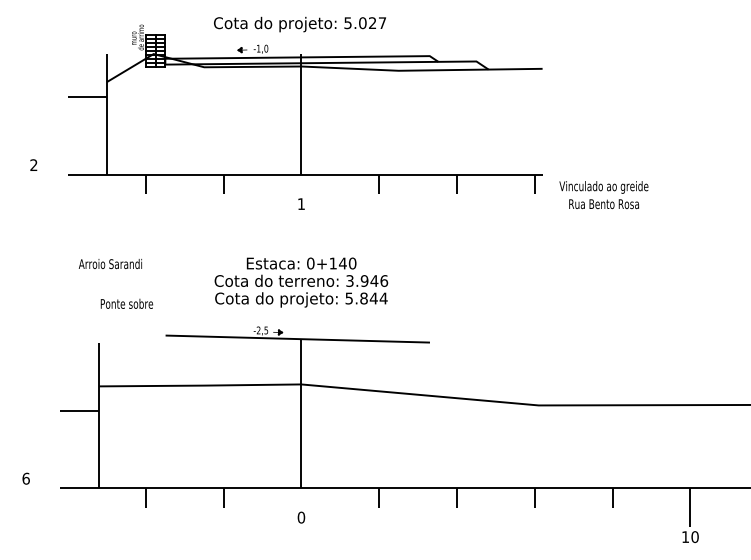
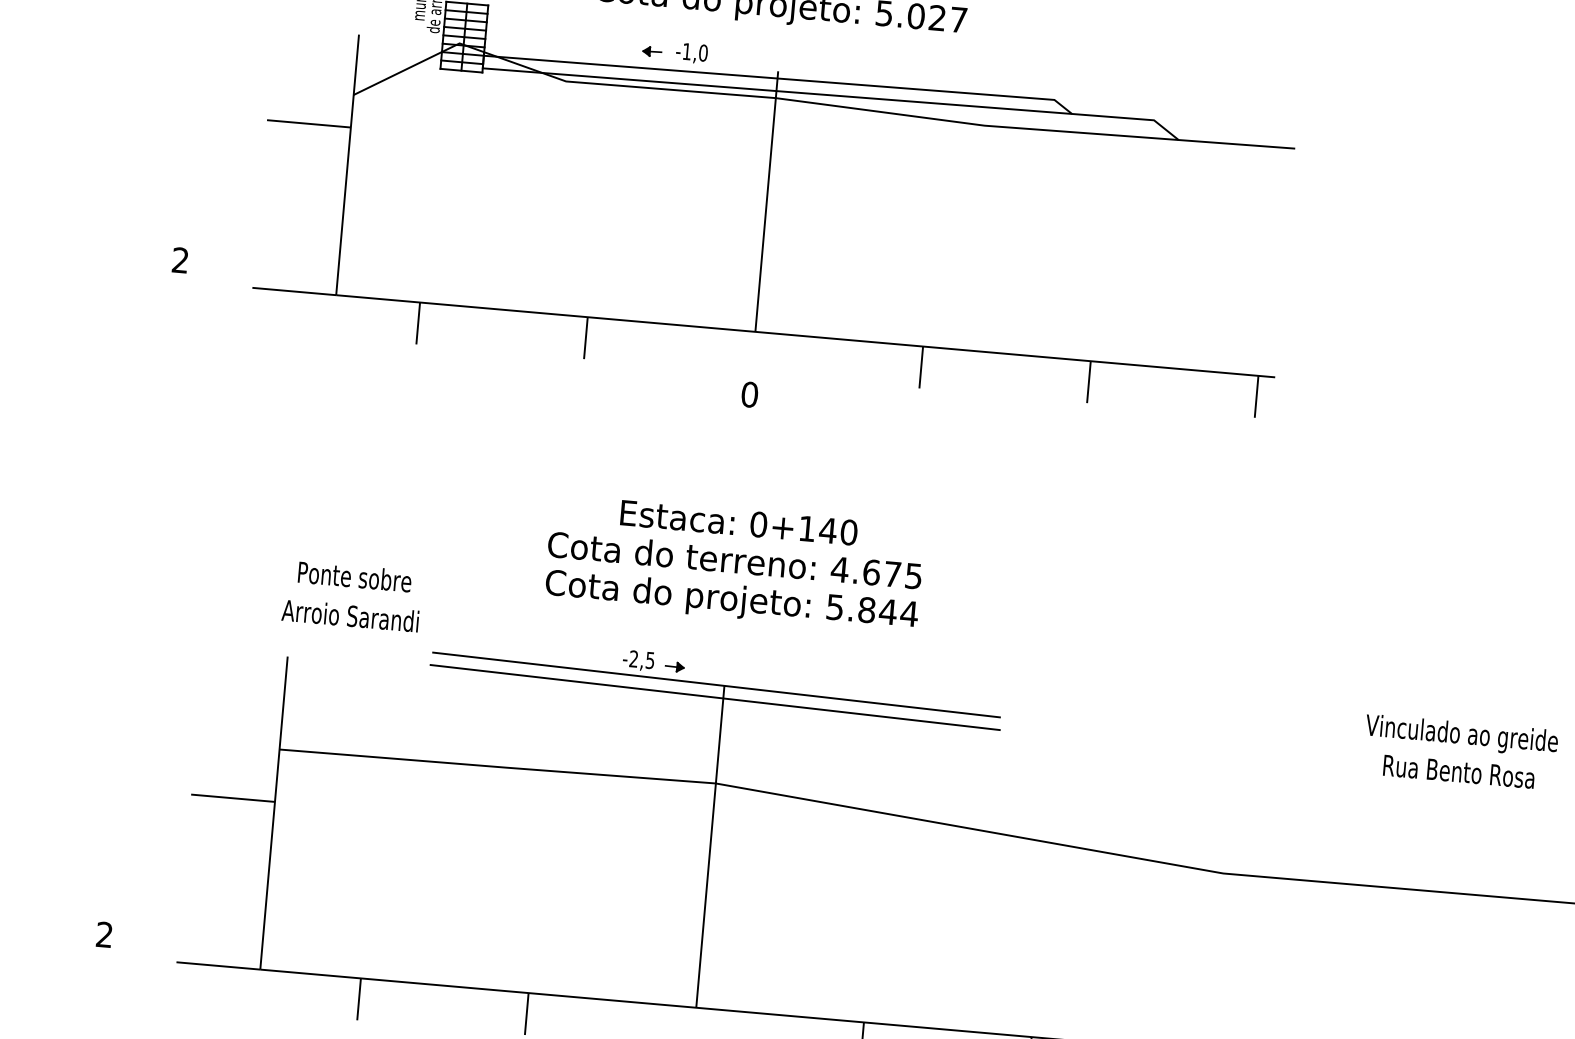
text: (603, 195) -> (1459, 753), moved
text: (301, 204) -> (749, 395), 1 -> 0
text: (109, 264) -> (348, 616), moved
text: (366, 280) -> (875, 571), 3.946 -> 4.675
line: (297, 344) -> (714, 696), added
text: (25, 478) -> (103, 934), 6 -> 2

